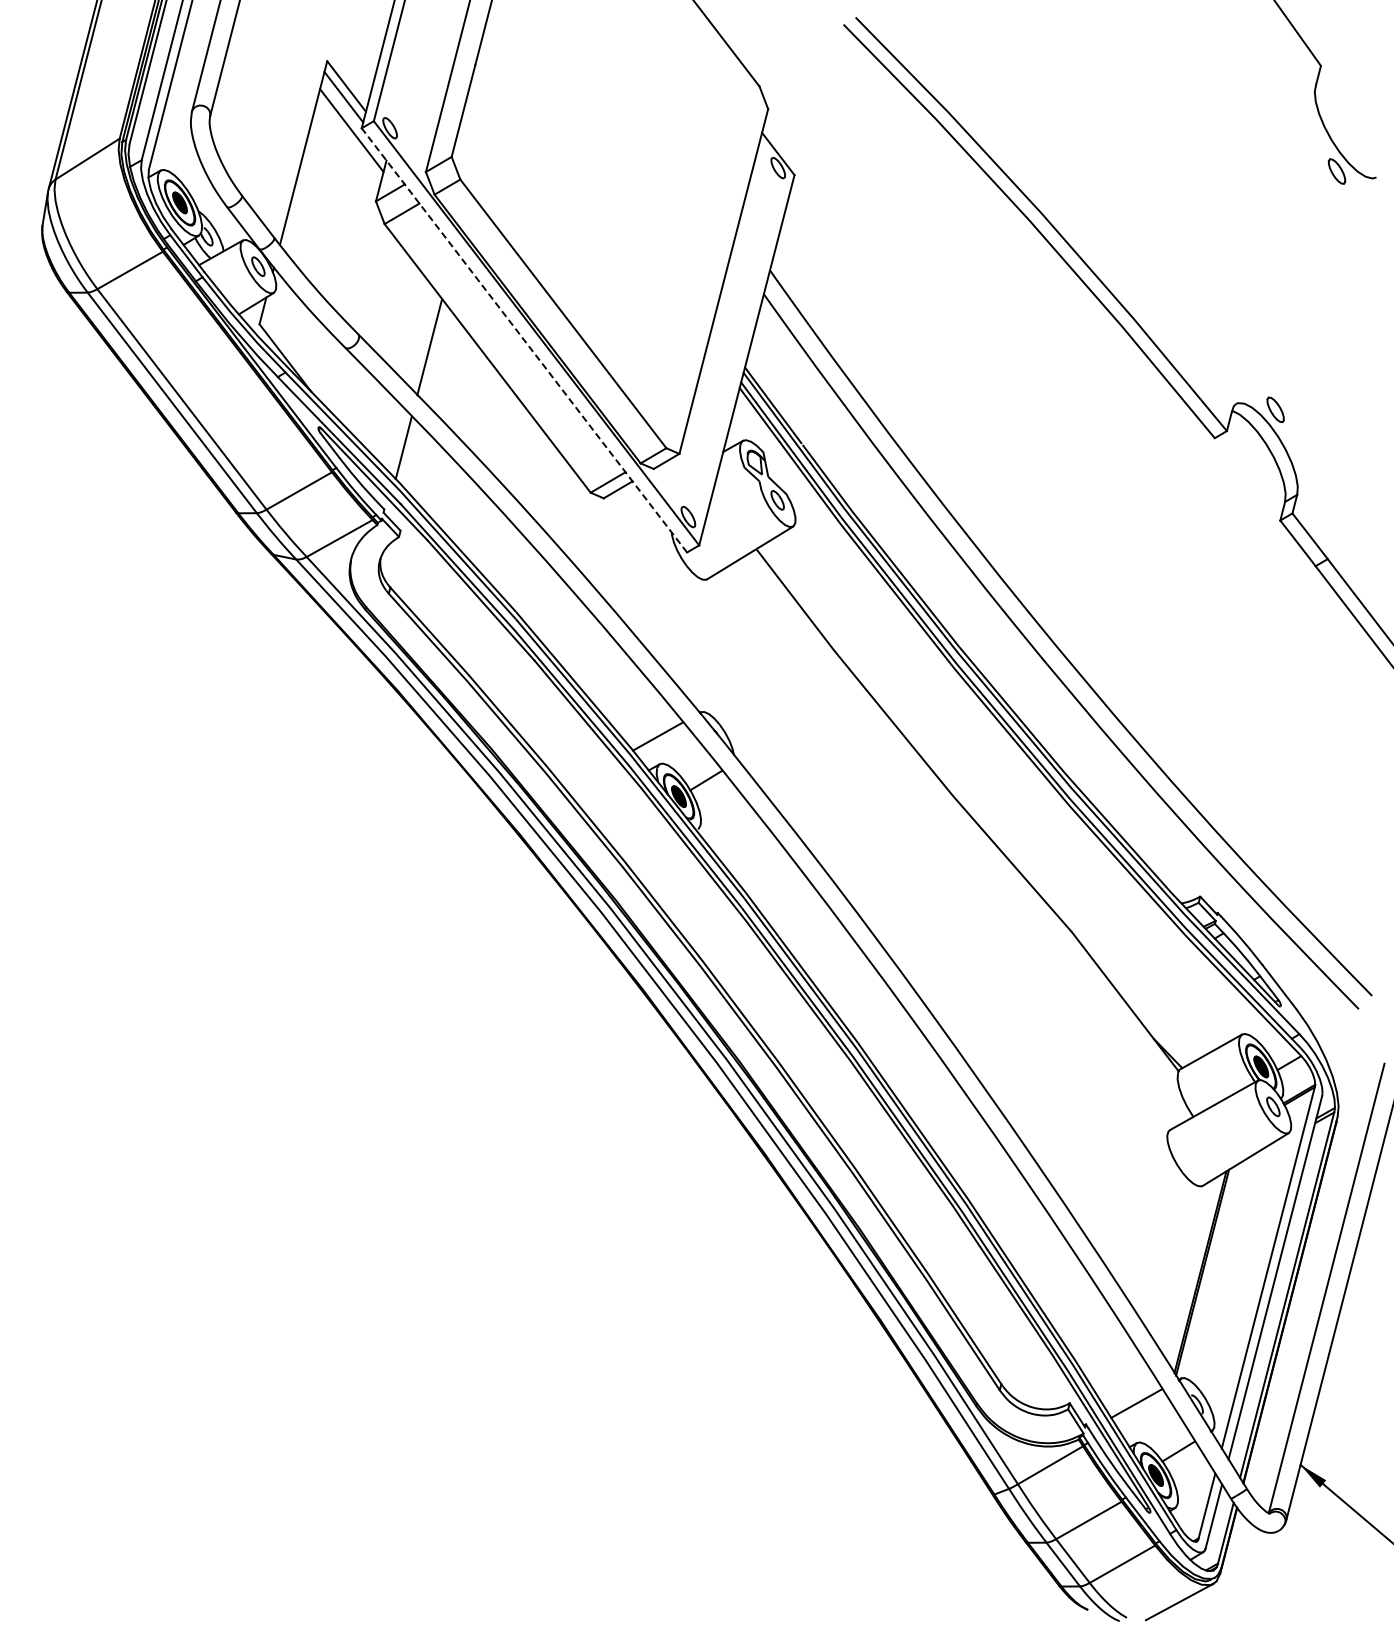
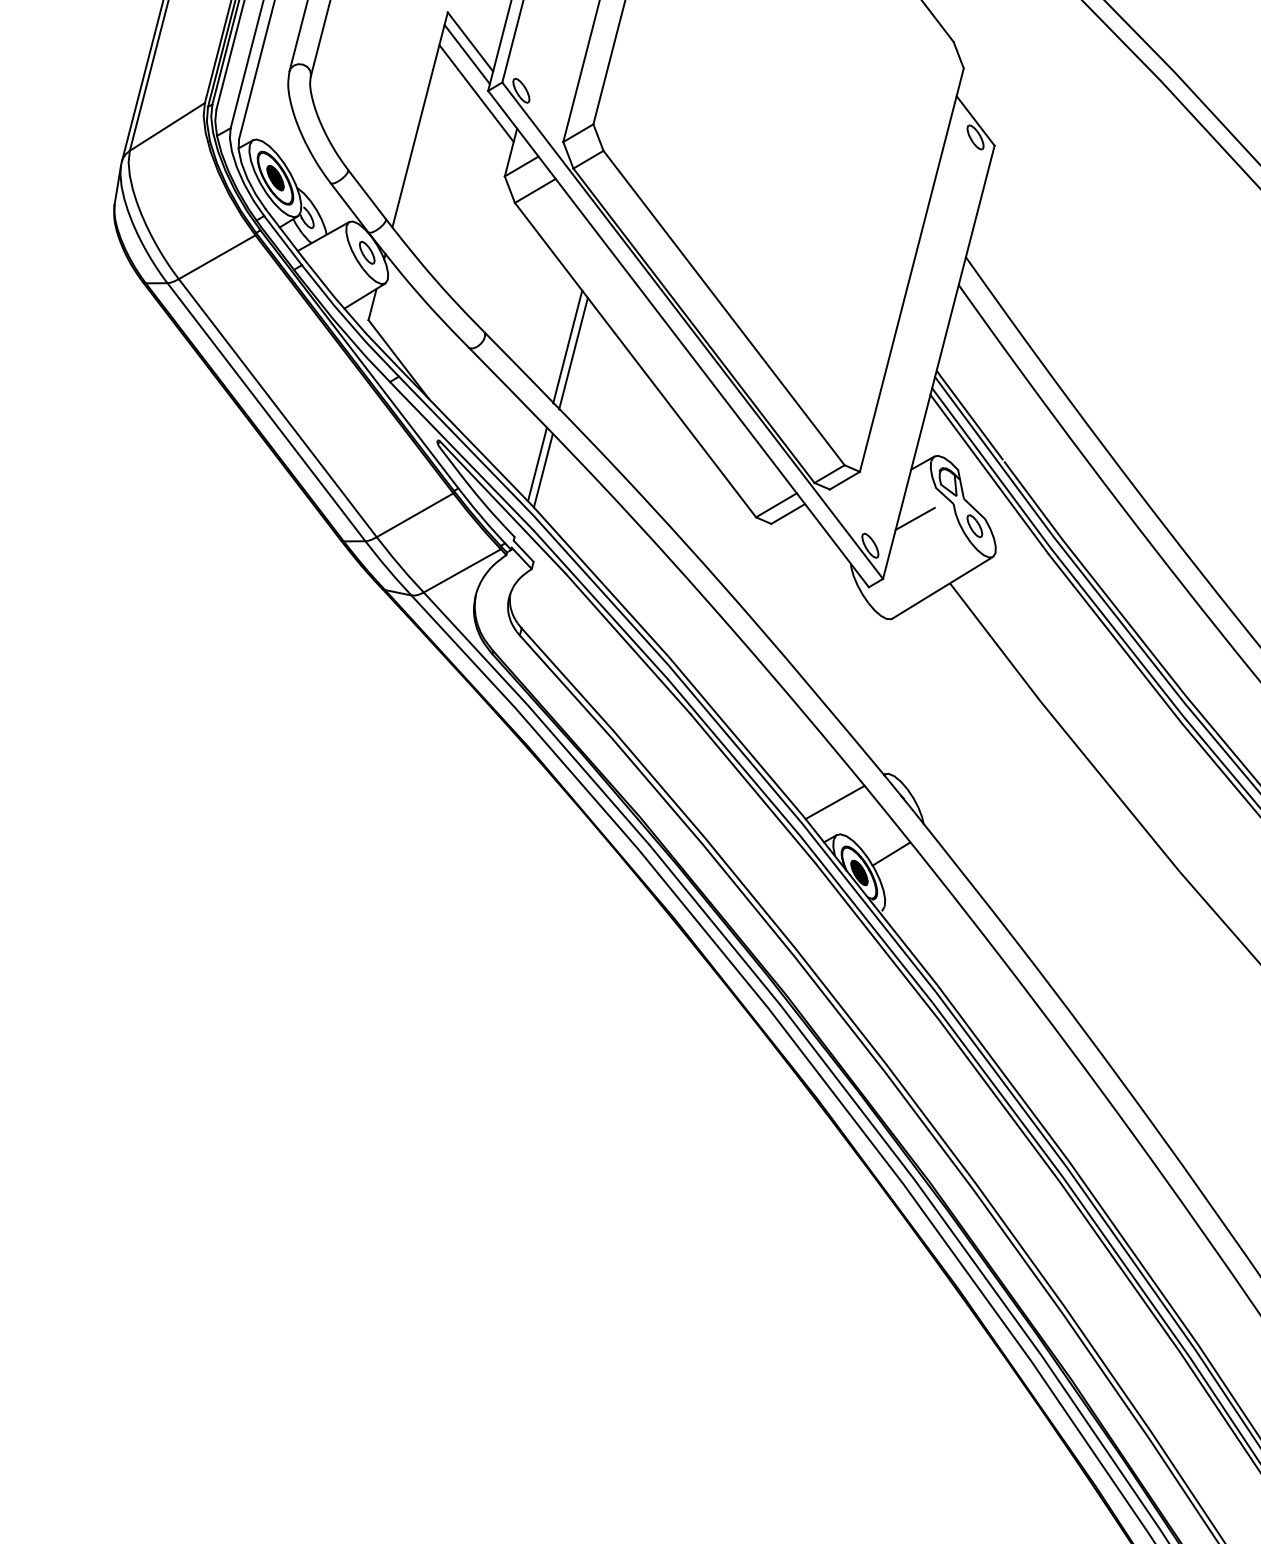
line: (524, 340) -> (678, 339), dashed -> solid
line: (434, 352) -> (573, 353), added
line: (408, 452) -> (542, 470), added
line: (726, 493) -> (914, 518), added

